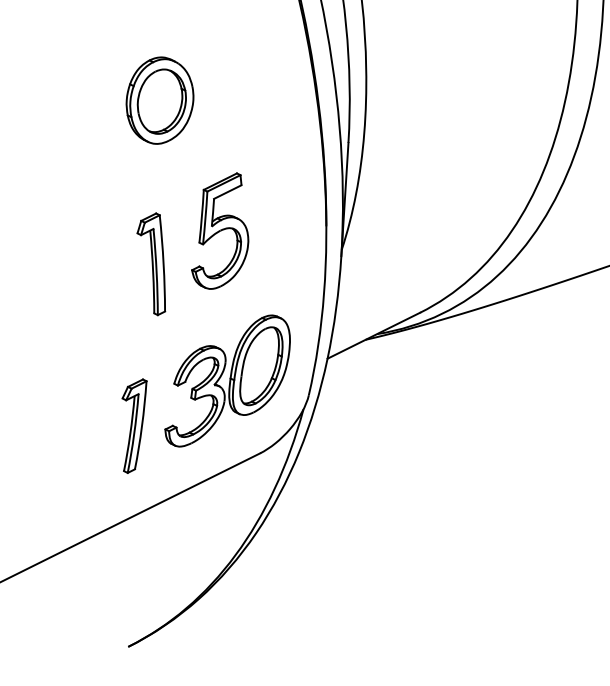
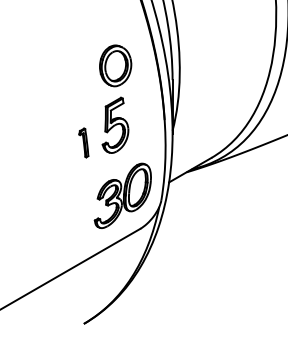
part: (159, 99) -> (115, 65), moved
part: (151, 262) -> (83, 142), size x0.6
part: (130, 425) -> (78, 219), removed

